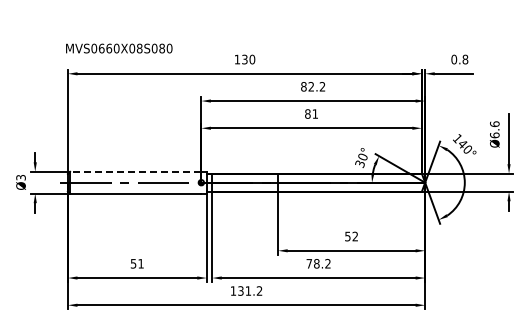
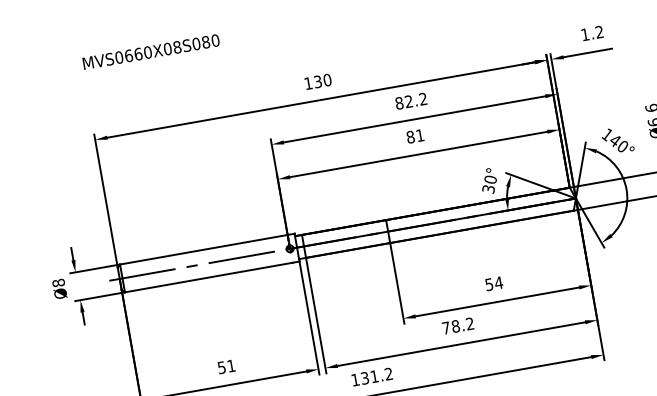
text: (119, 48) -> (151, 51), moved
text: (459, 59) -> (592, 33), 0.8 -> 1.2
line: (135, 171) -> (203, 249), dashed -> solid
text: (20, 177) -> (57, 282), Ø3 -> Ø8
text: (355, 236) -> (499, 282), 52 -> 54

